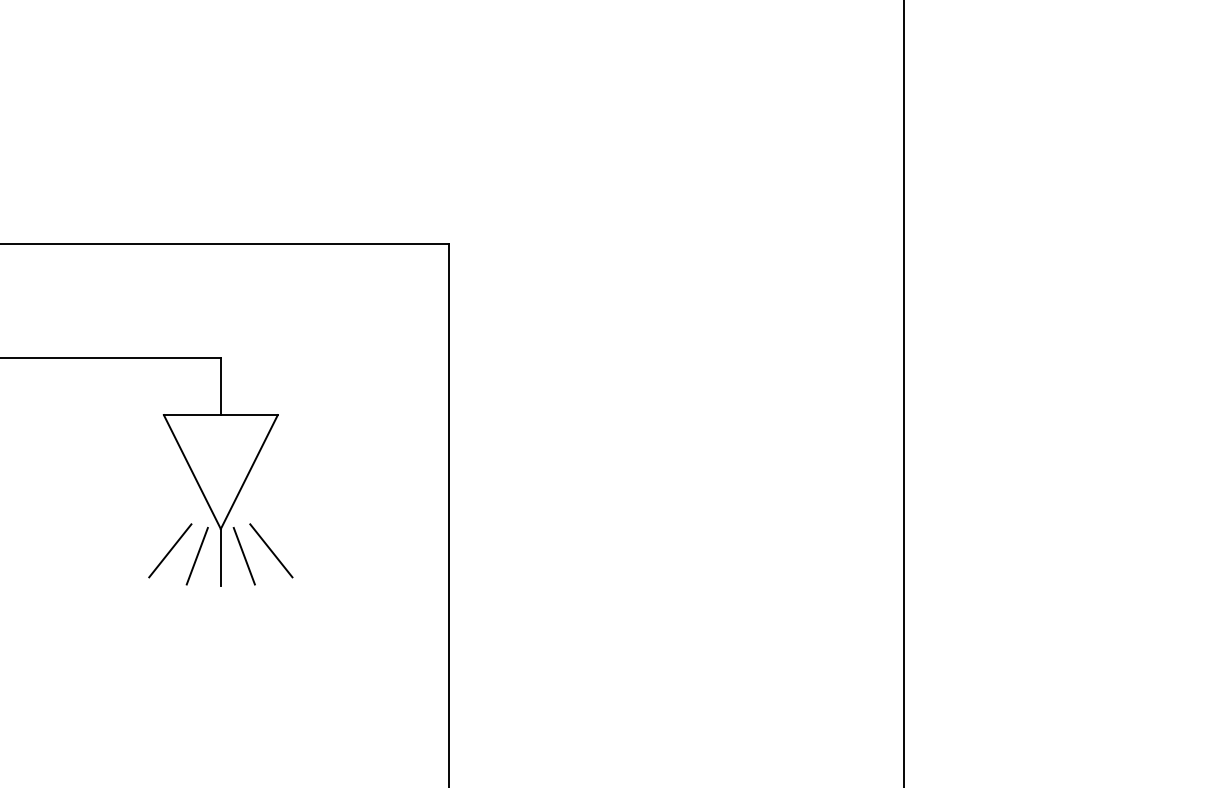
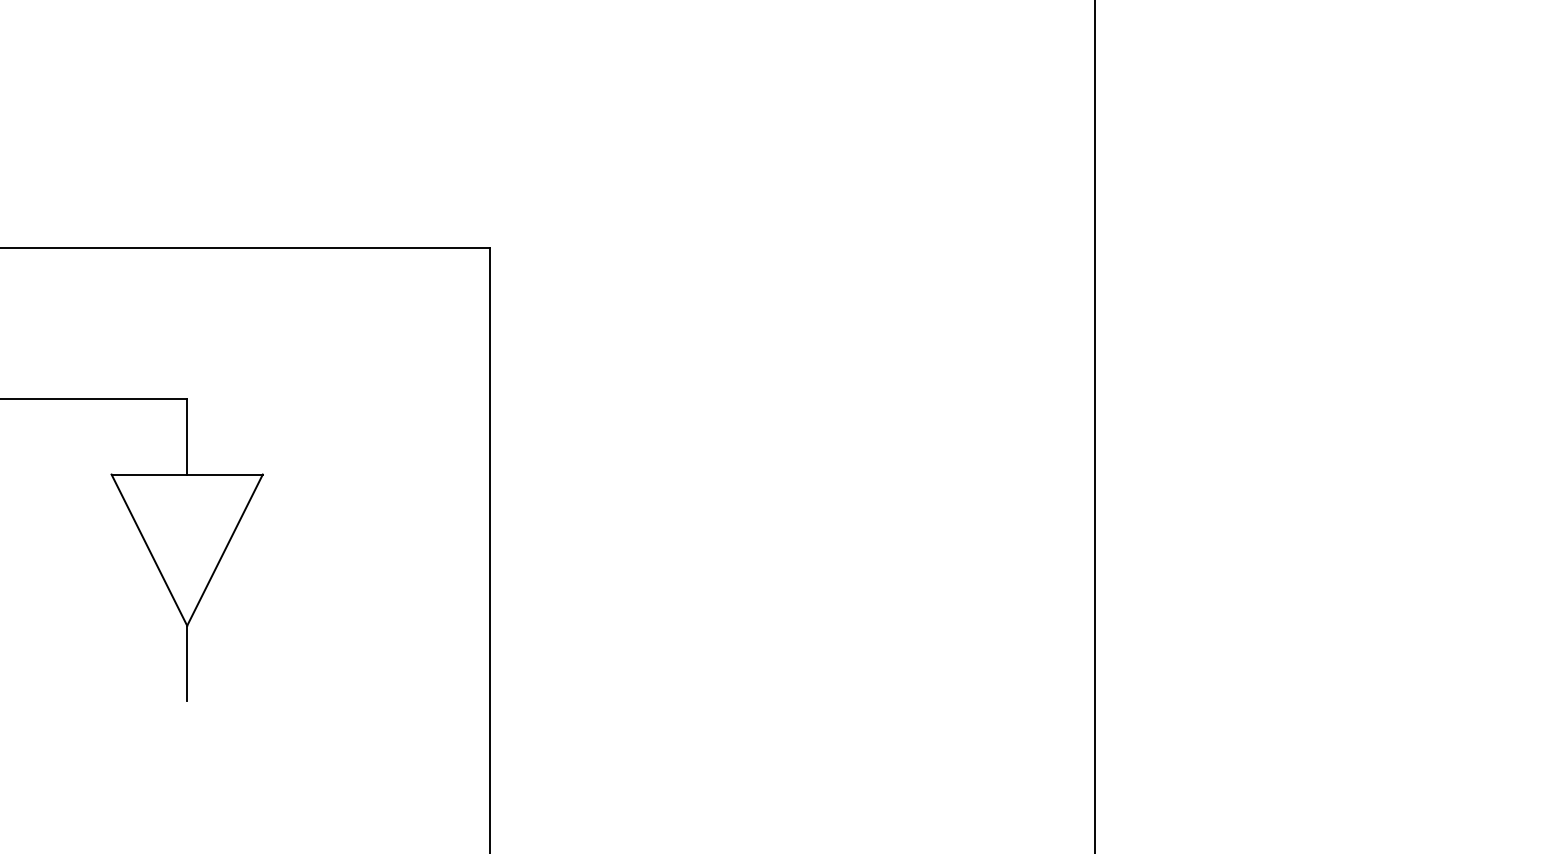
line: (170, 550) -> (120, 654), removed
line: (271, 550) -> (254, 654), removed
line: (196, 555) -> (154, 660), removed
line: (243, 555) -> (217, 660), removed

